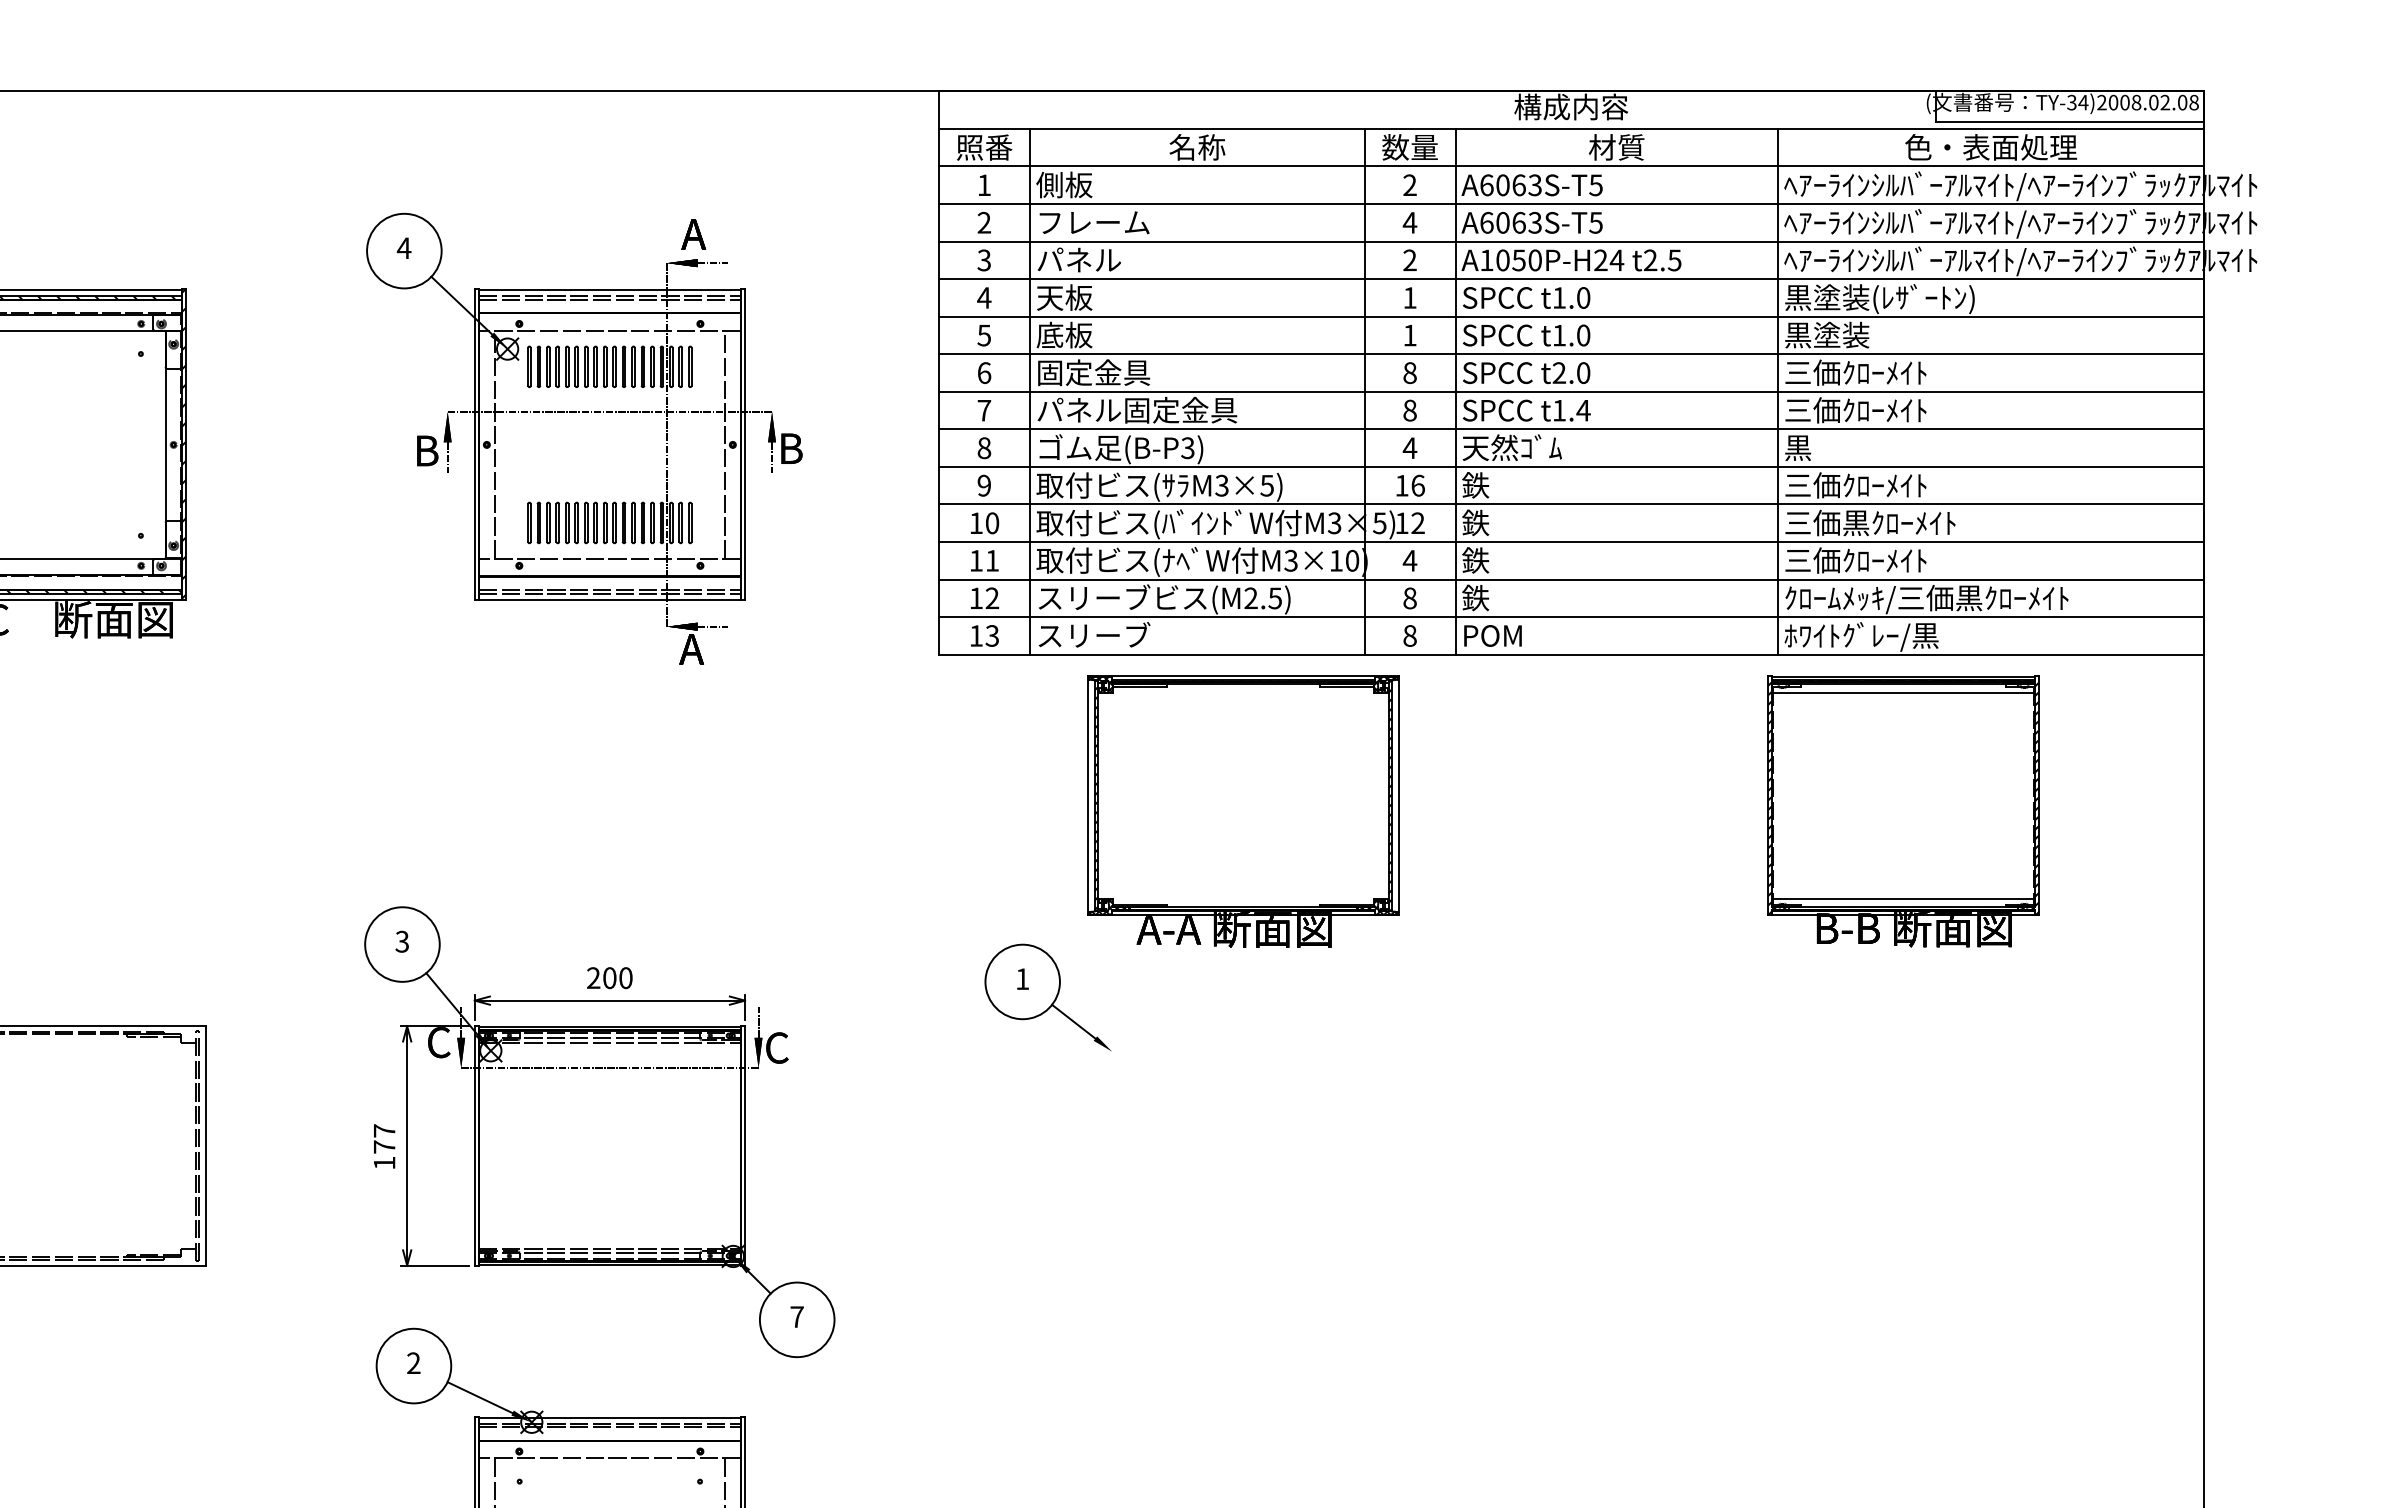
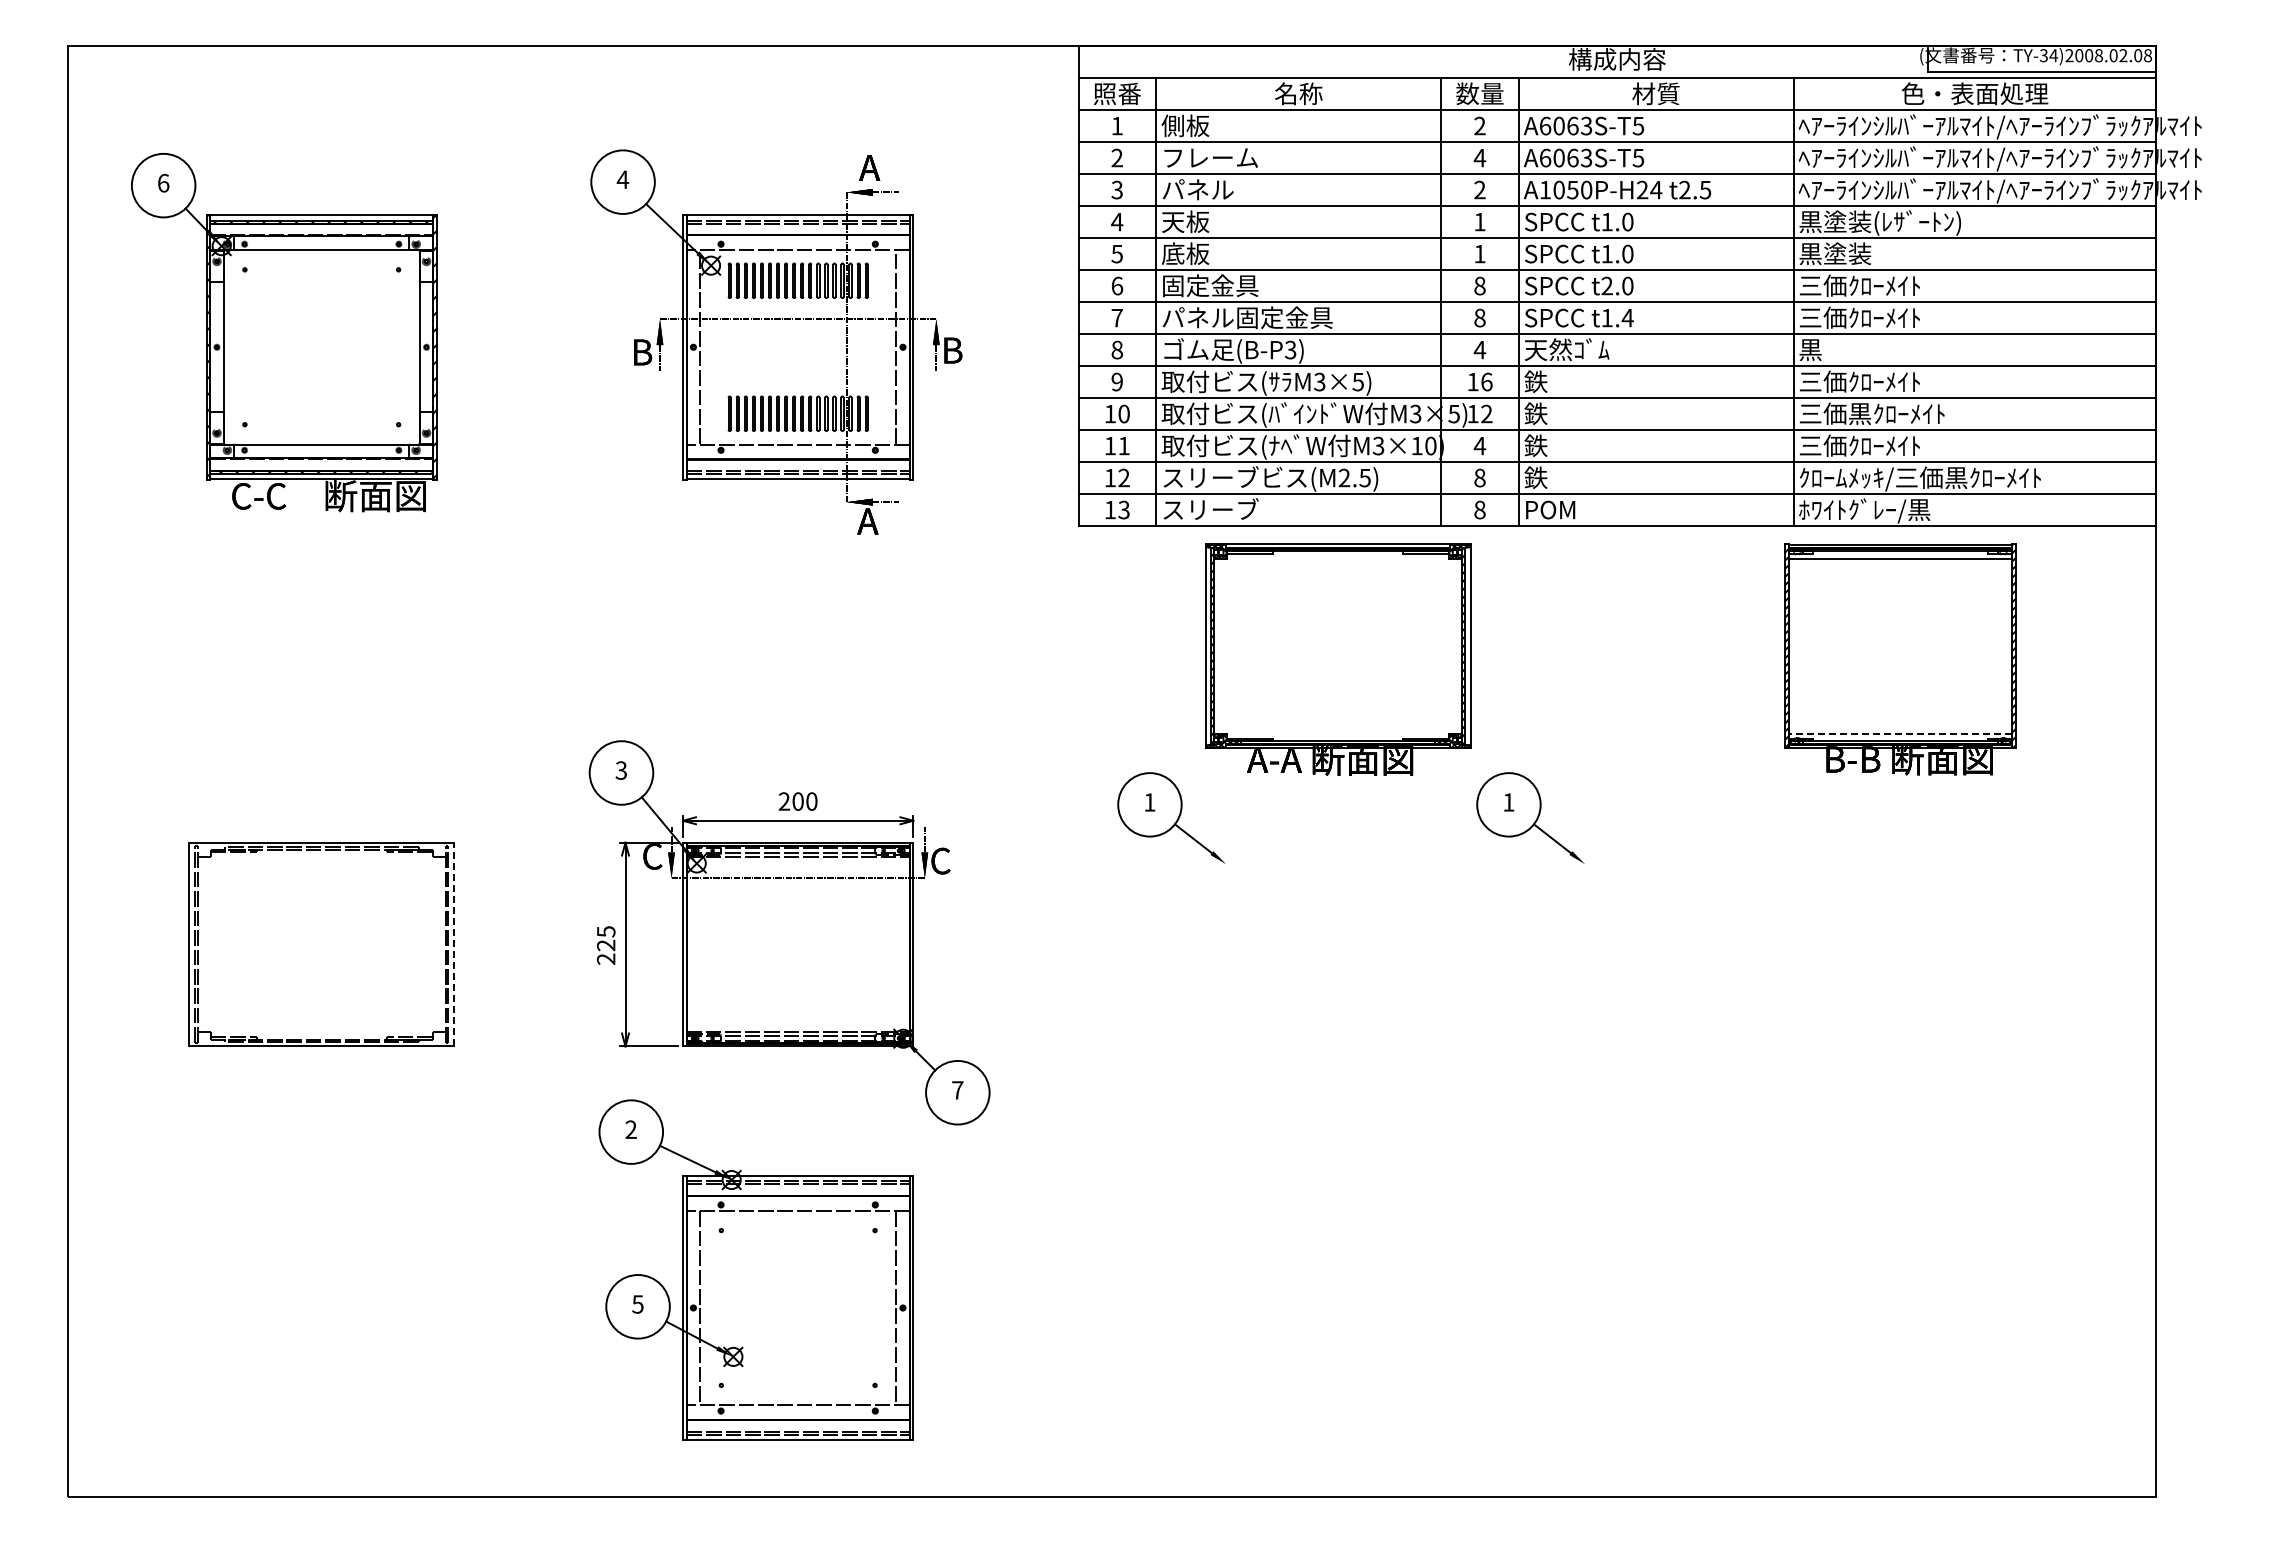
line: (1903, 898) -> (1900, 733), solid -> dashed
part: (1469, 996) -> (1530, 817), added
line: (206, 1145) -> (454, 944), solid -> dashed
text: (383, 1147) -> (605, 945), 177 -> 225

